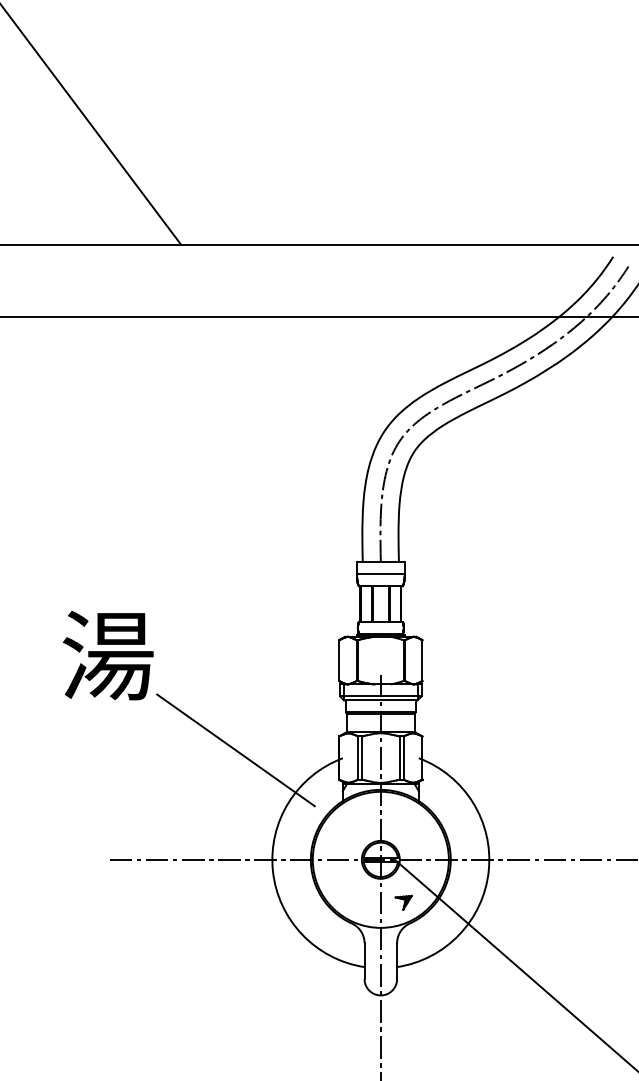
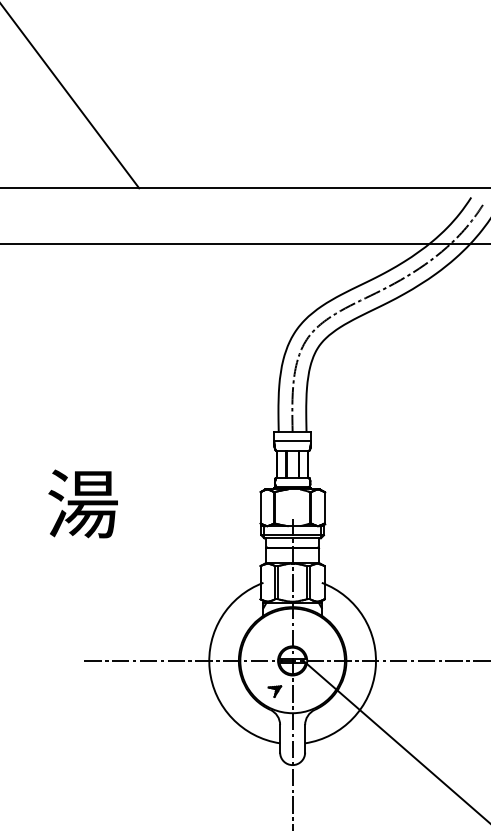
line: (235, 750) -> (180, 576), removed
part: (403, 902) -> (274, 691), moved

